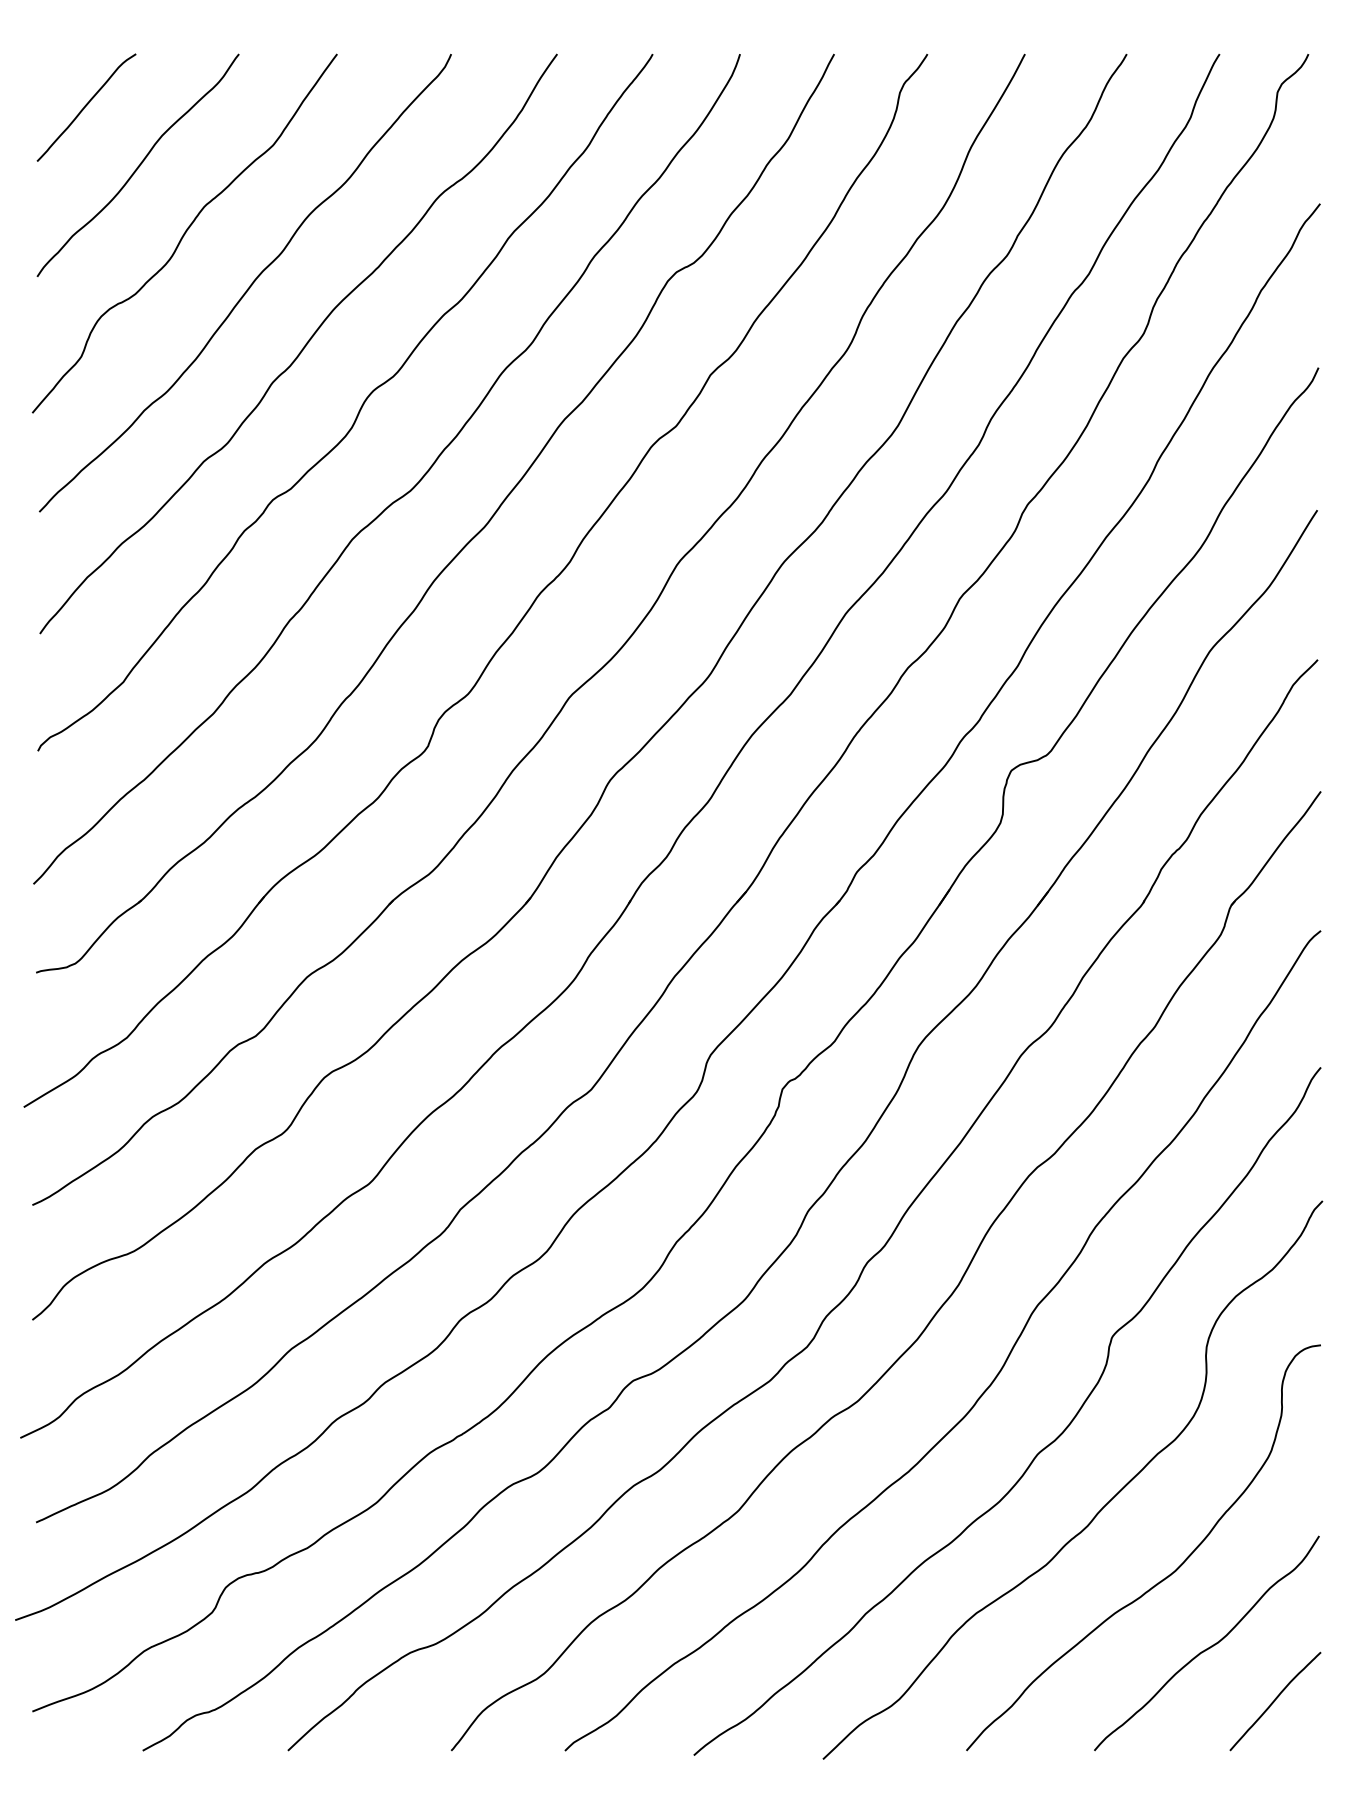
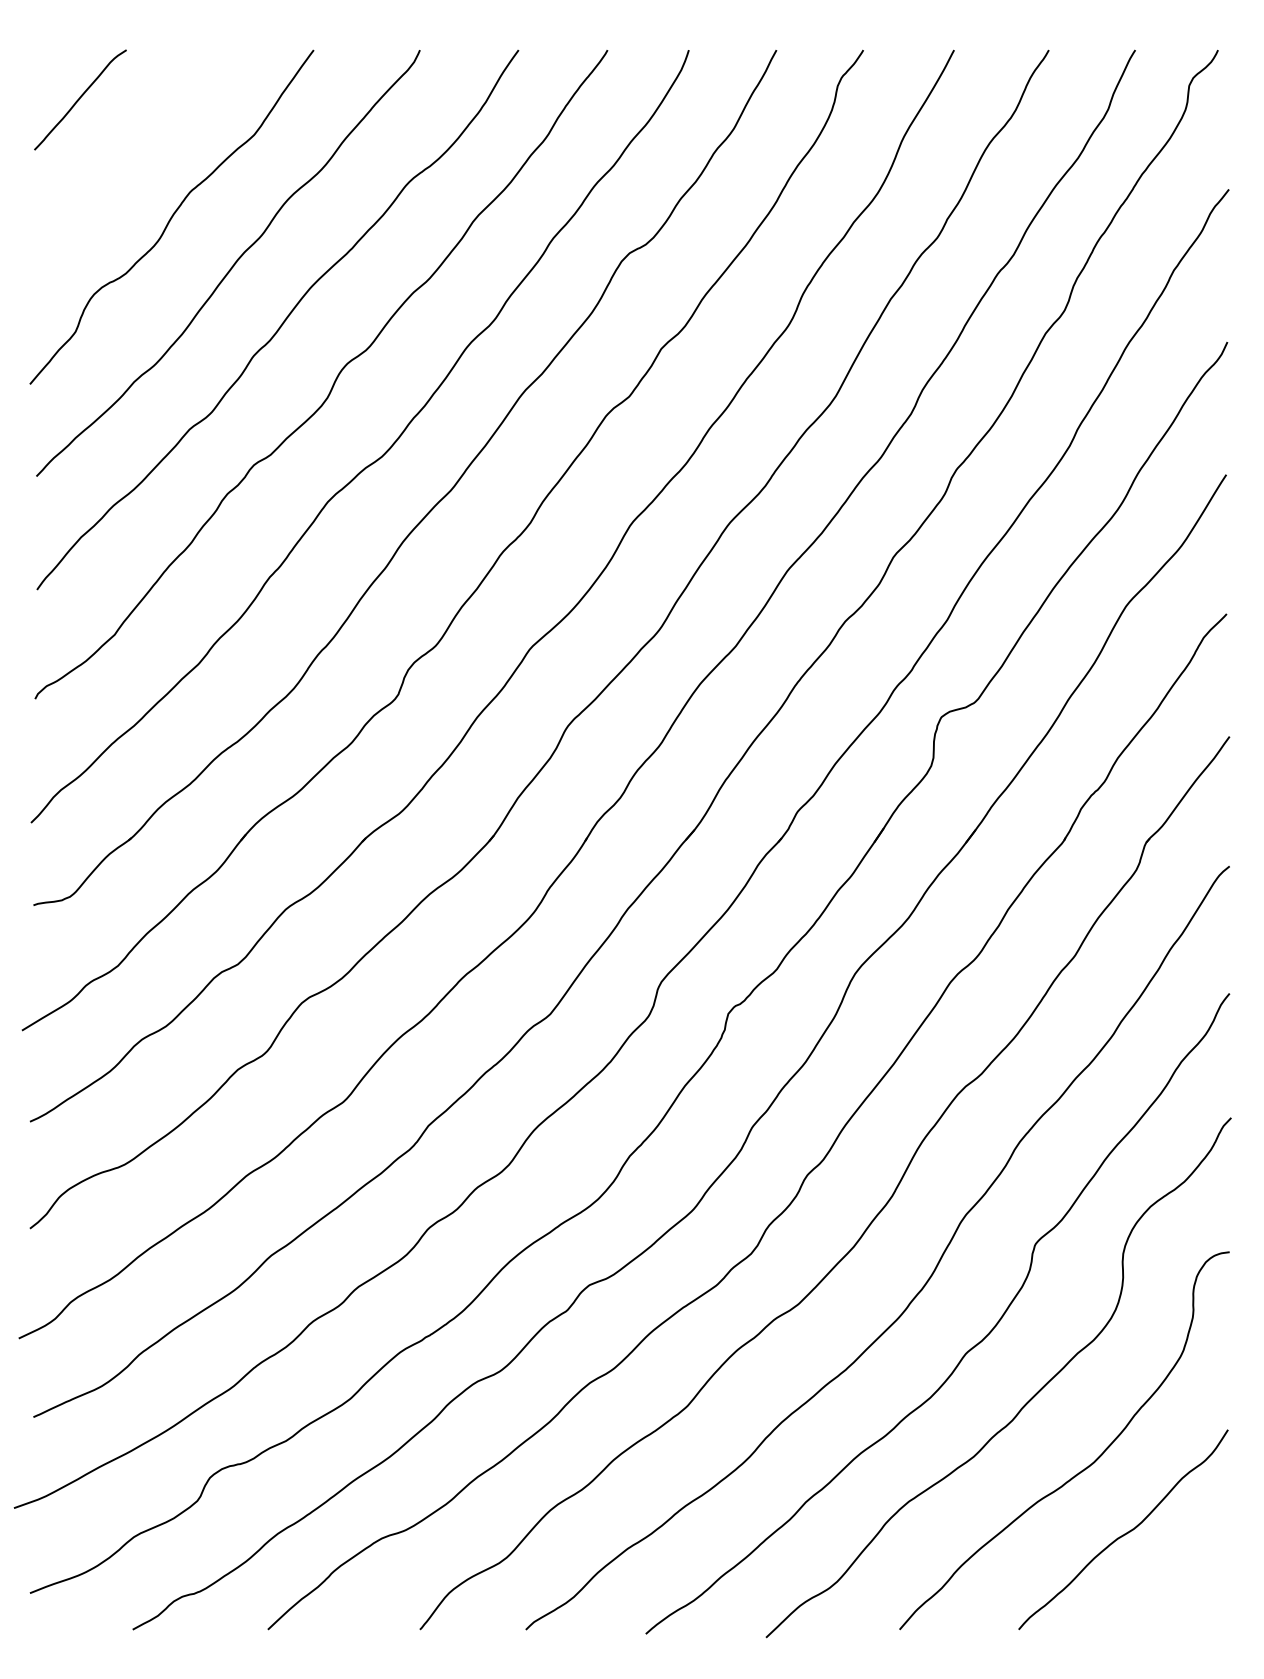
curve: (138, 165) -> (128, 153), removed
curve: (1275, 1700) -> (1187, 1582), removed

